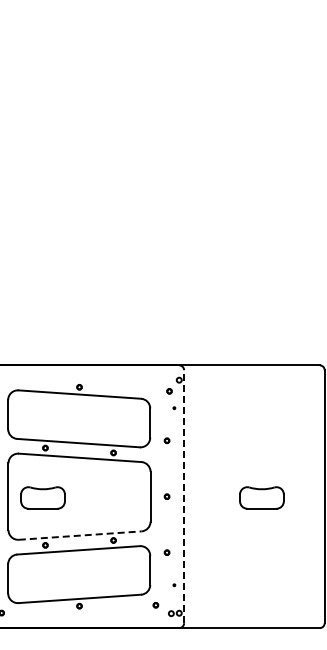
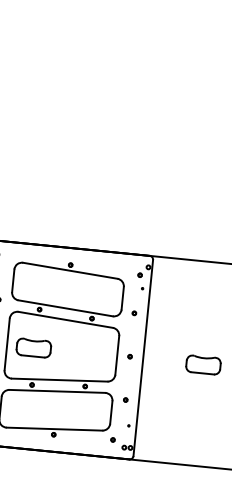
line: (184, 496) -> (143, 357), dashed -> solid
line: (80, 535) -> (59, 380), dashed -> solid

